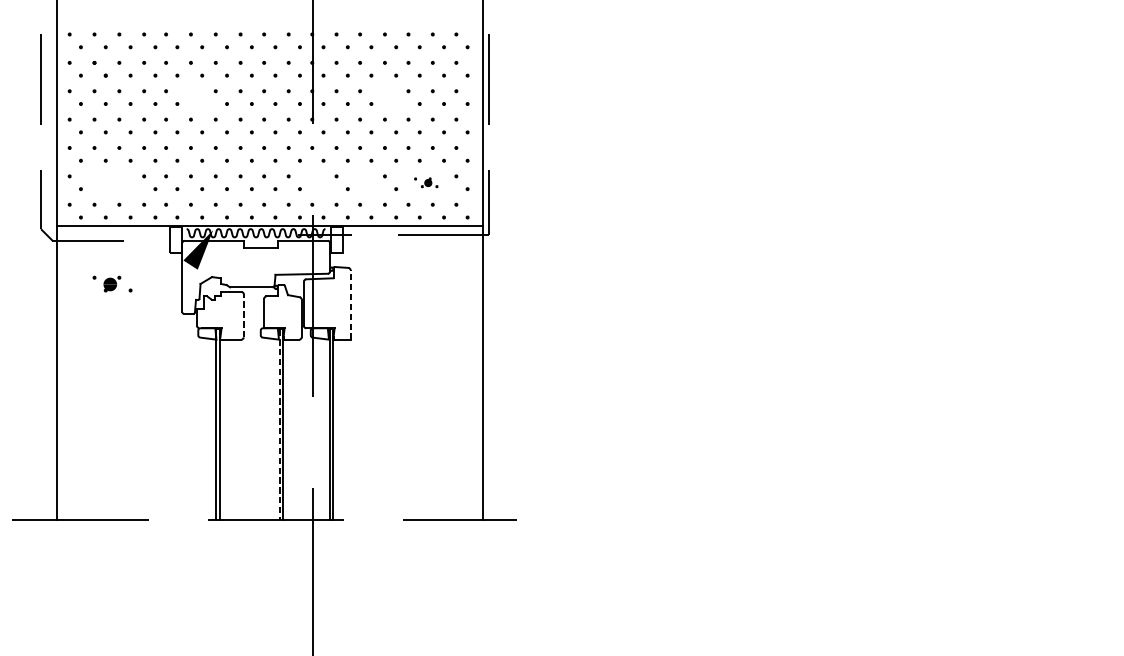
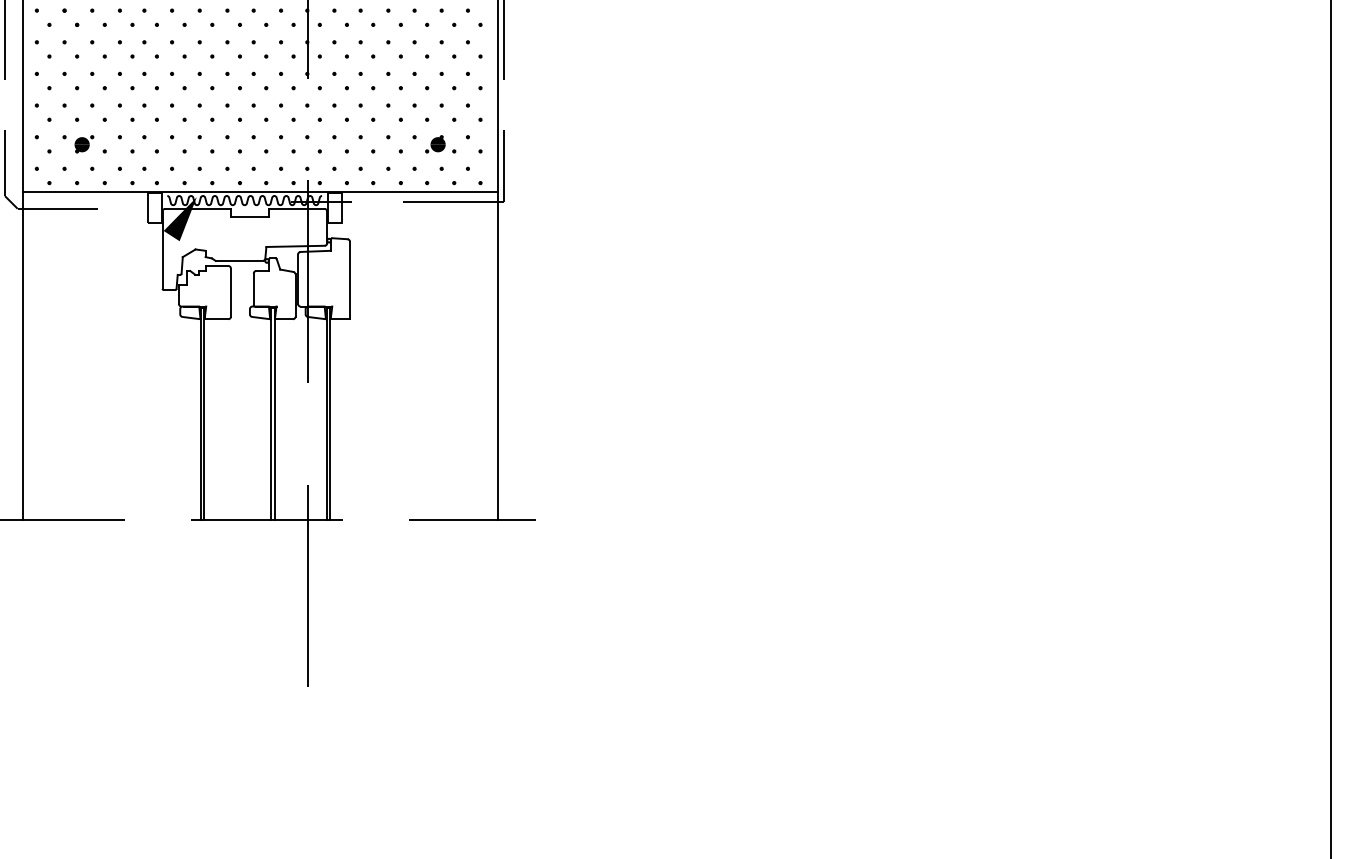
part: (385, 93) -> (389, 44), added
part: (201, 102) -> (183, 54), added
part: (360, 178) -> (361, 139), added
part: (426, 182) -> (434, 144), size x1.67
part: (322, 187) -> (318, 149), added
part: (112, 284) -> (84, 144), moved
line: (350, 304) -> (350, 280), dashed -> solid
line: (243, 315) -> (230, 292), dashed -> solid
line: (279, 425) -> (270, 414), dashed -> solid

